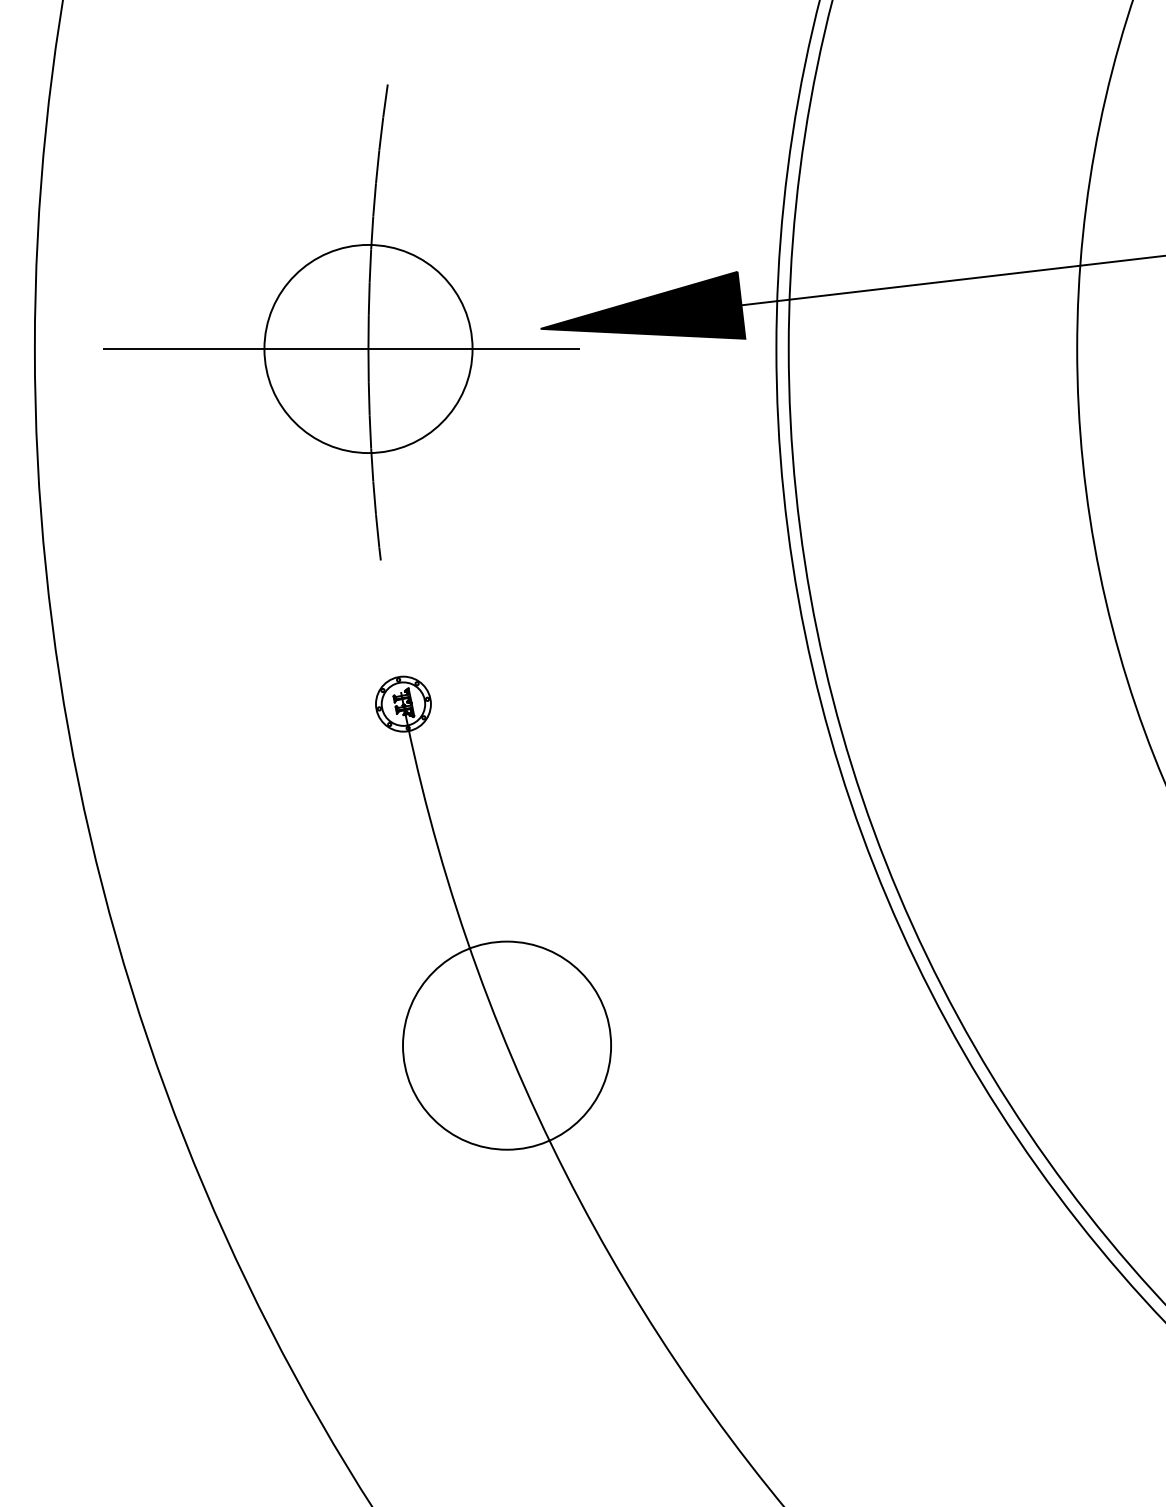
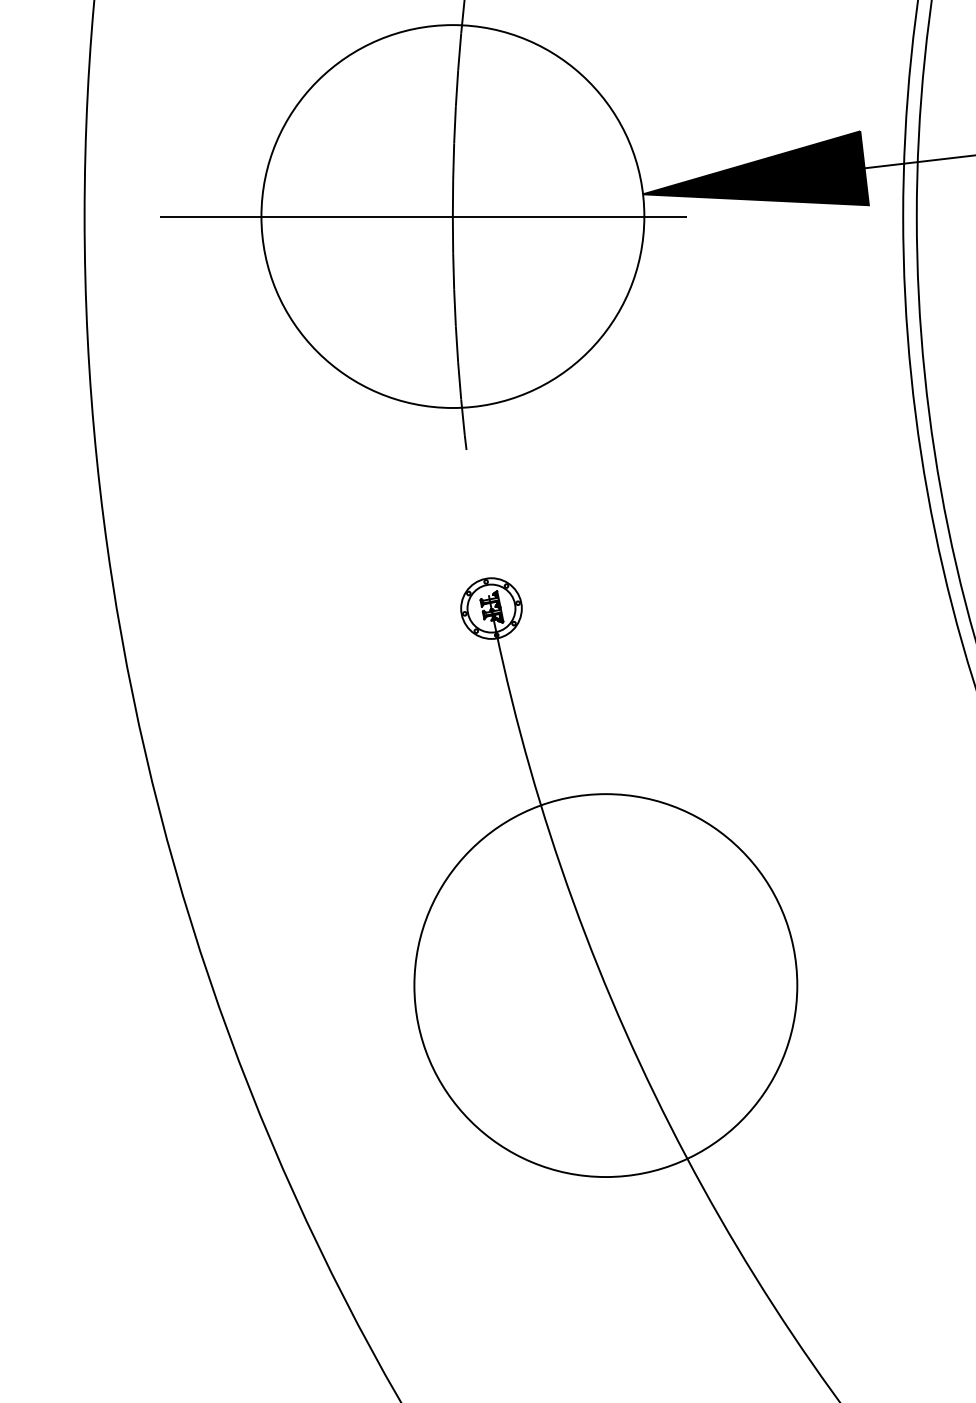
circle: (368, 348) -> (452, 215), size x1.67
circle: (506, 1045) -> (605, 985), size x1.67

